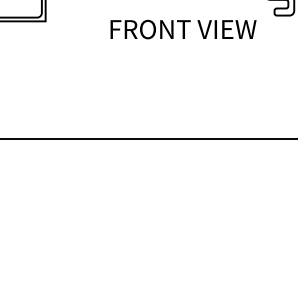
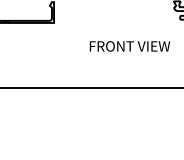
text: (182, 29) -> (129, 46), moved

